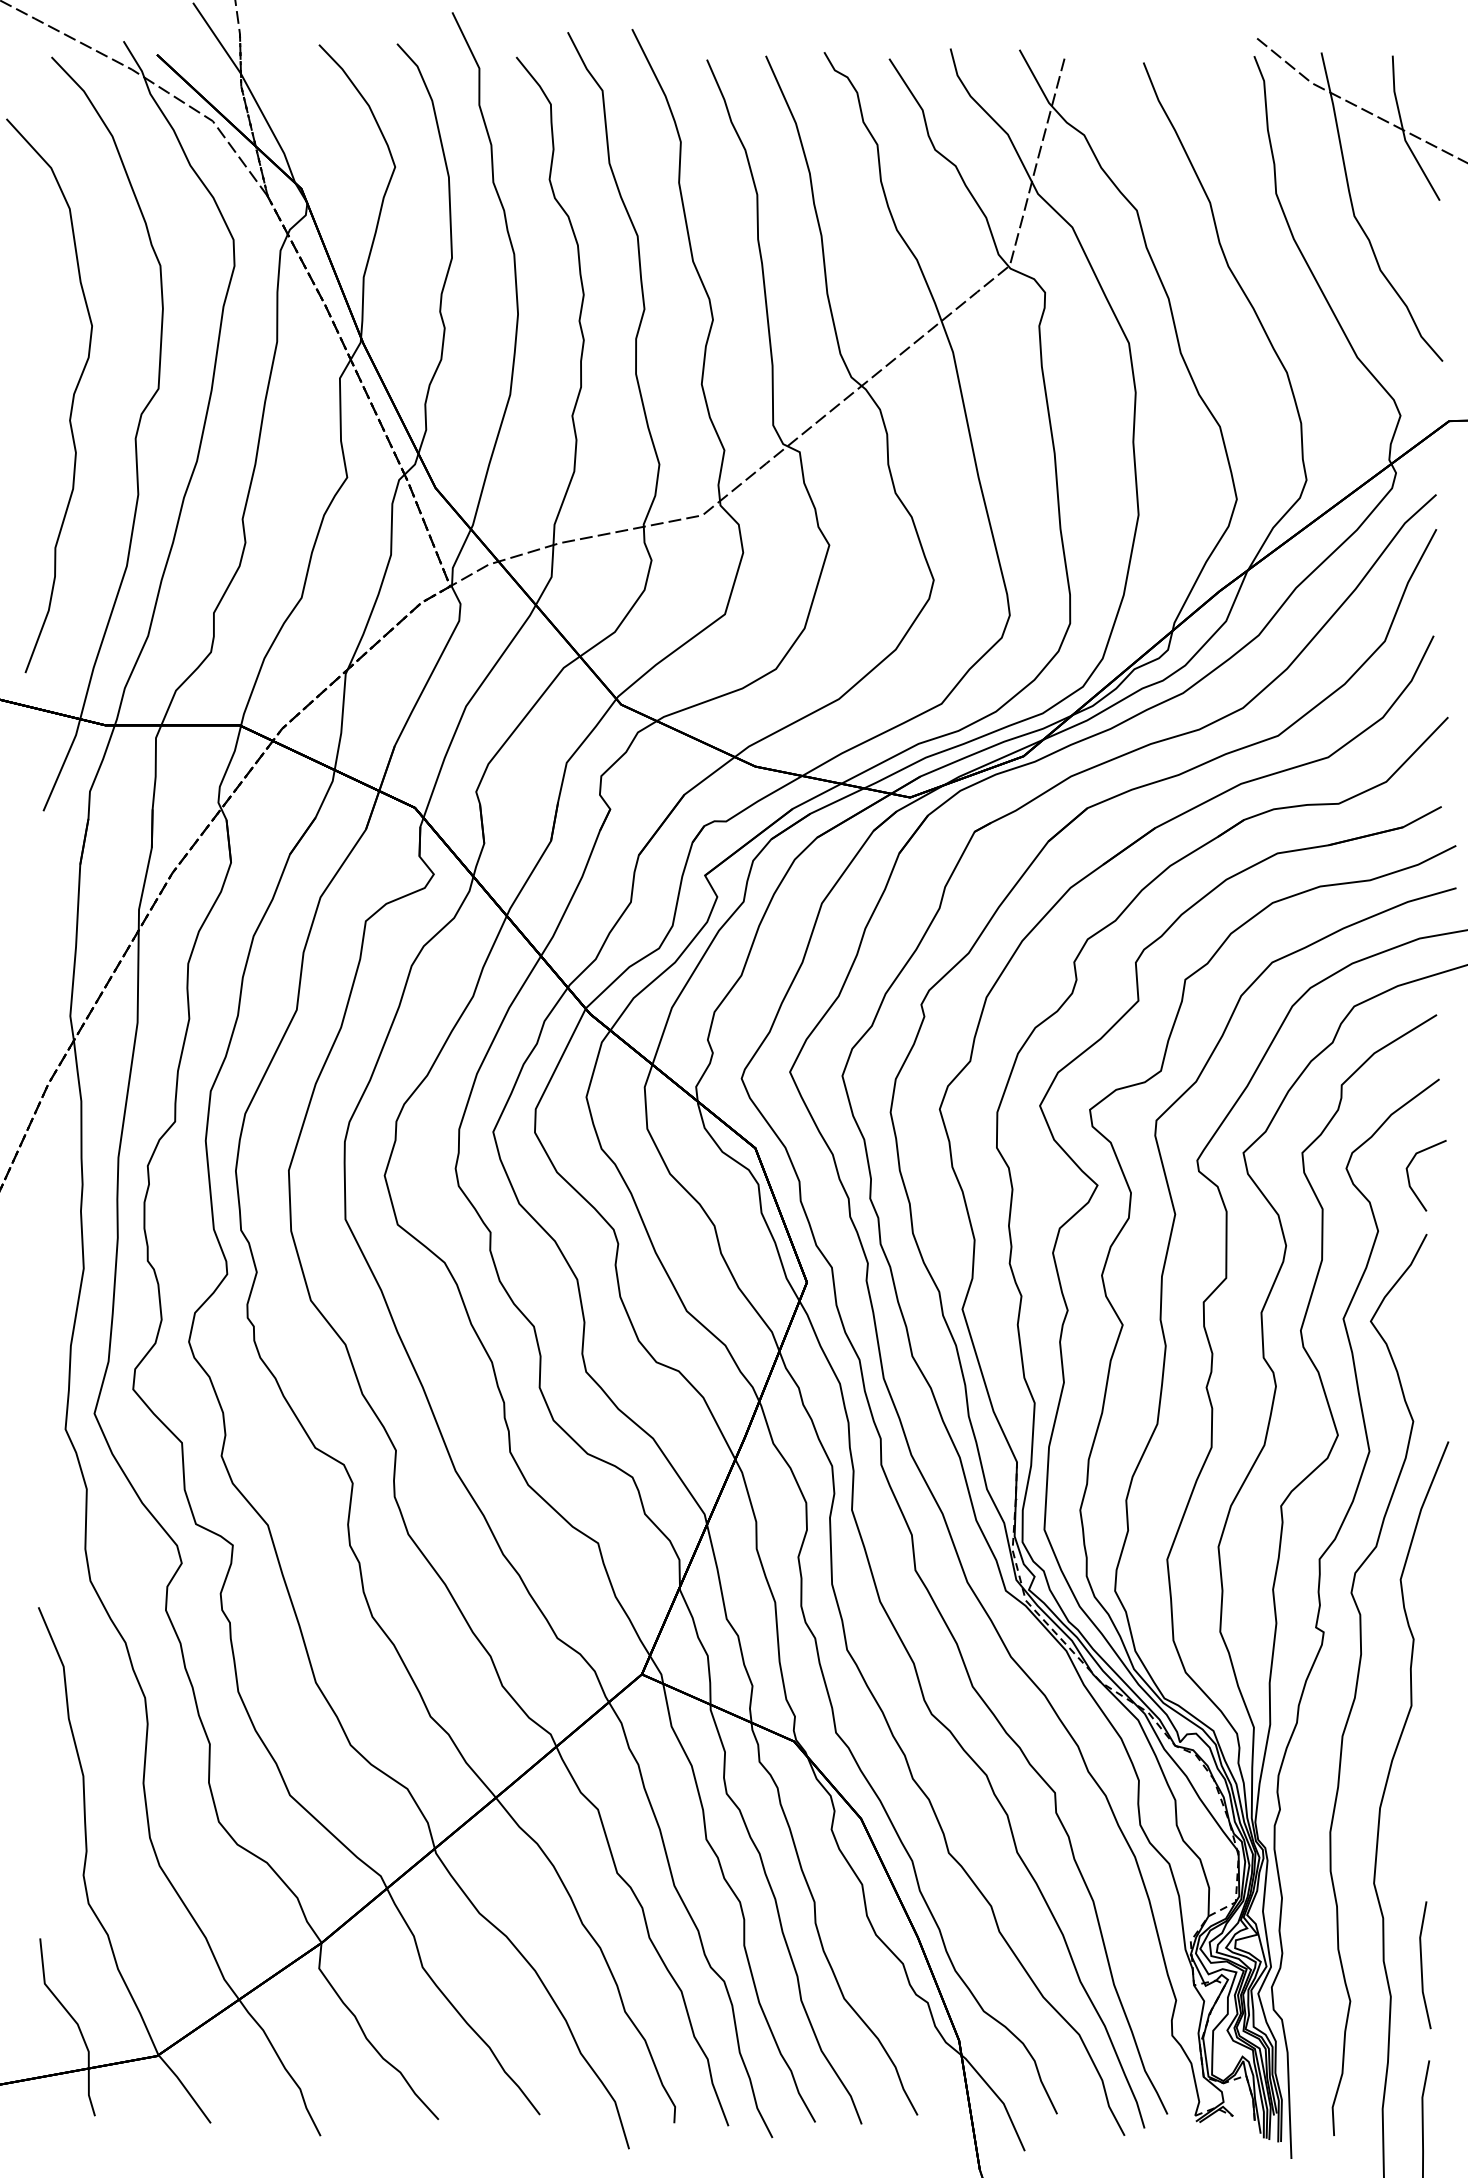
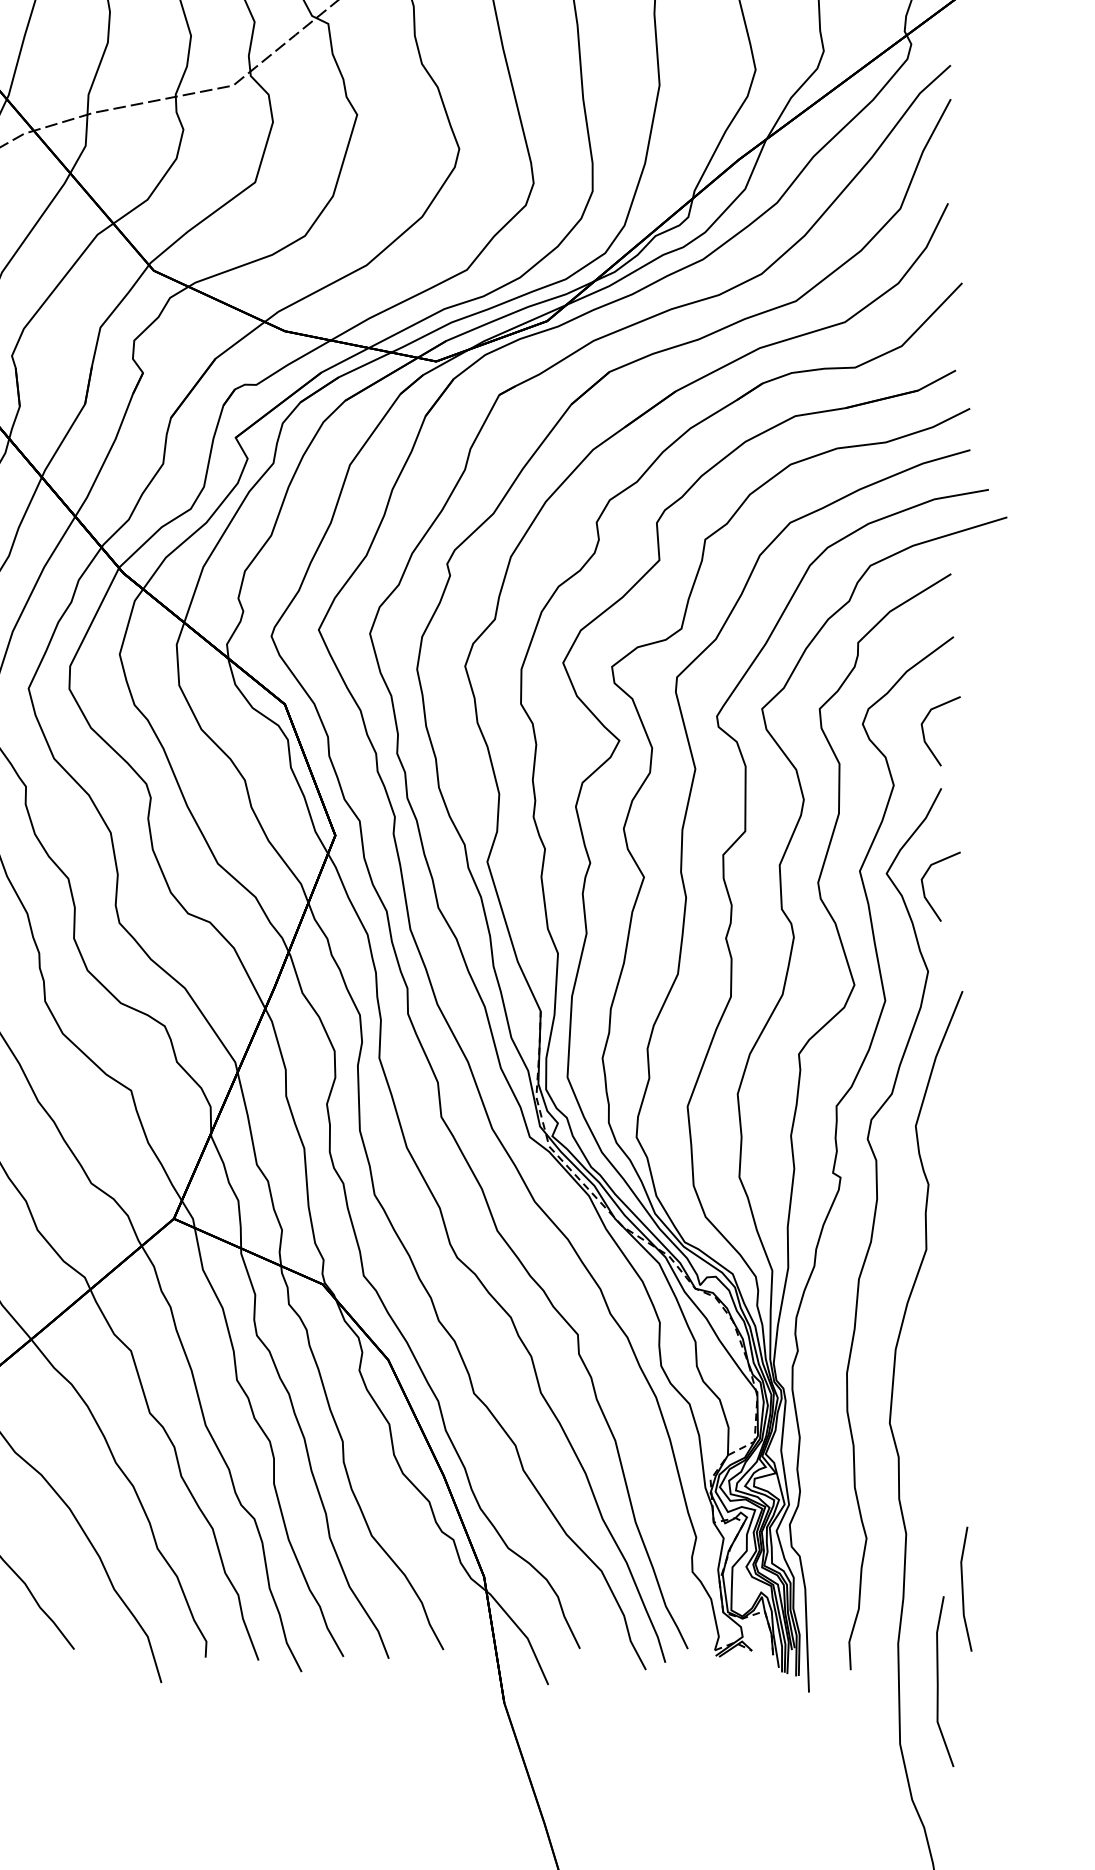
line: (1409, 1336) -> (924, 888), added
line: (1422, 1965) -> (963, 1589), moved

